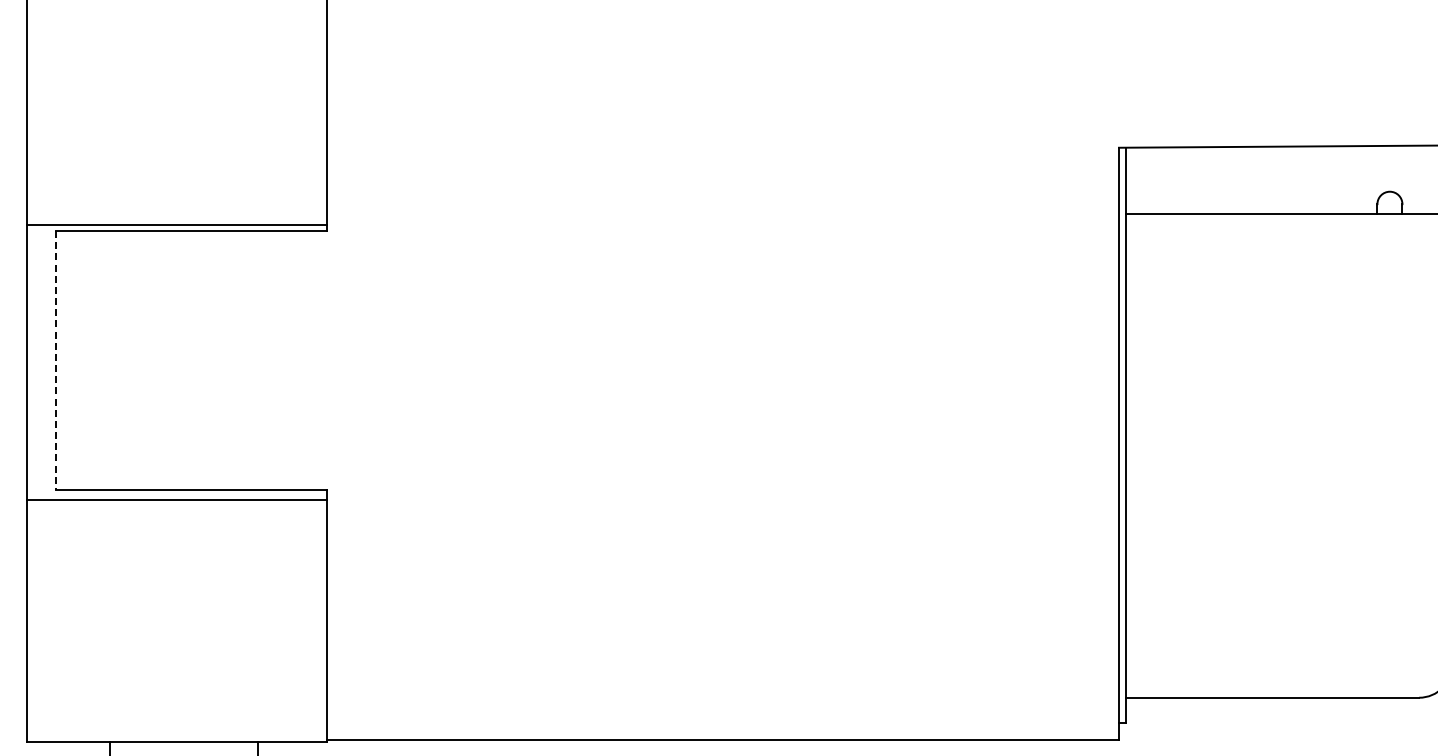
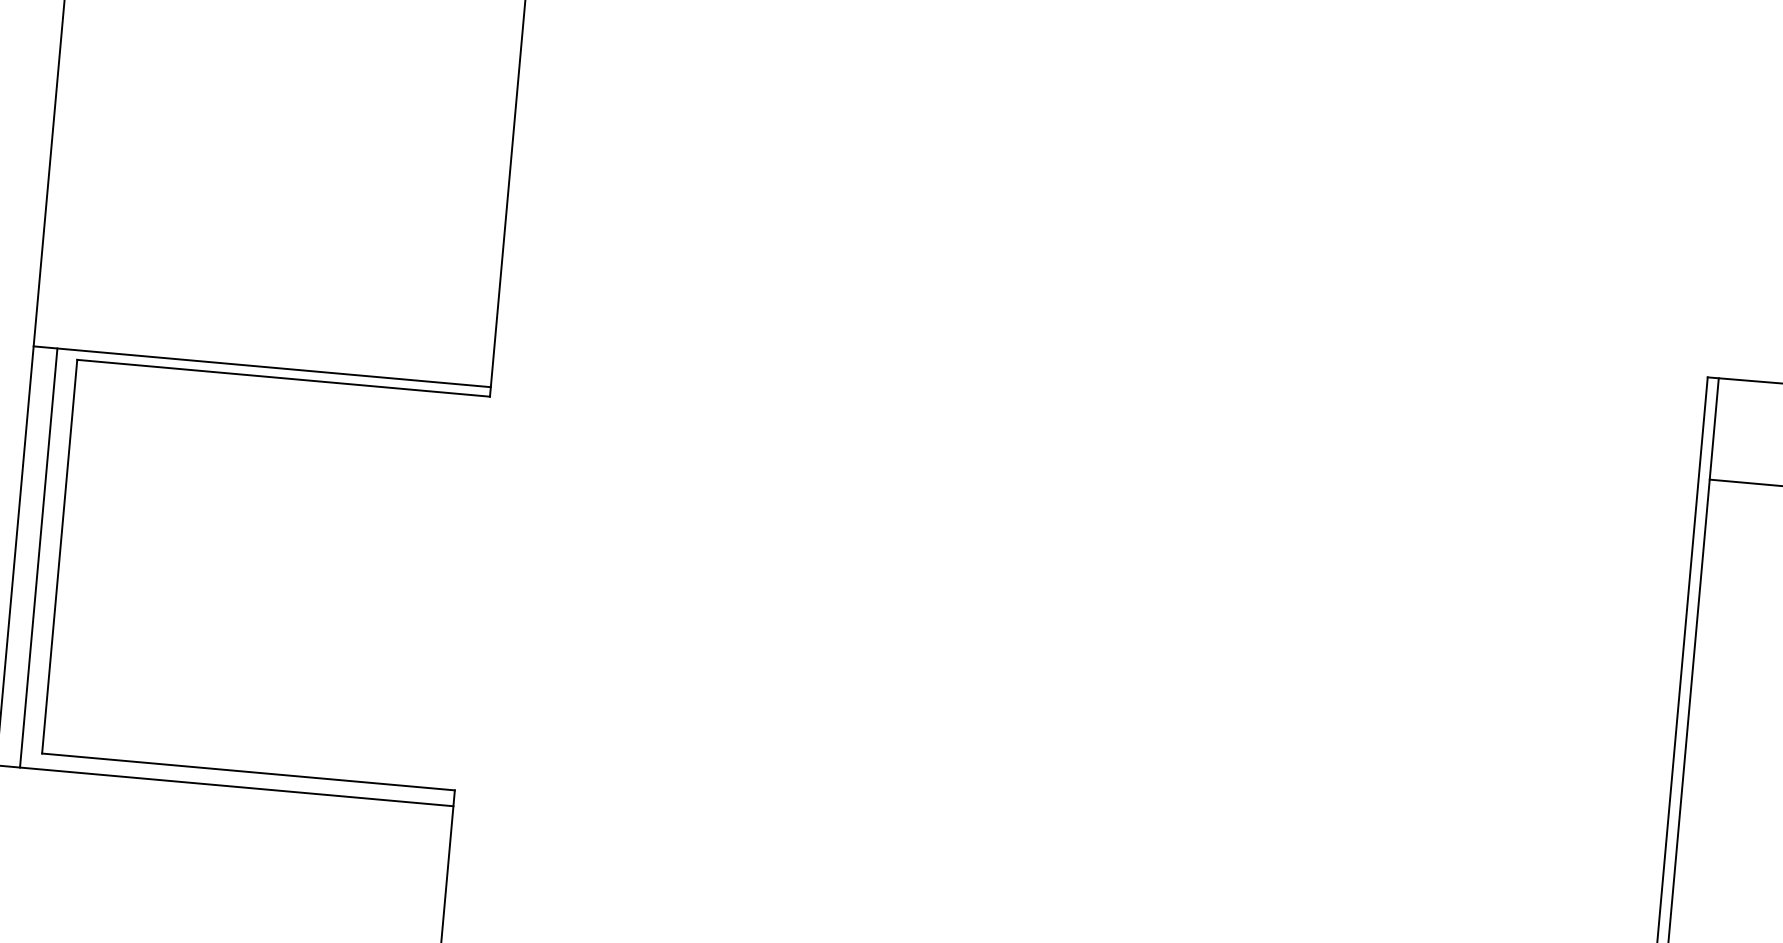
line: (56, 360) -> (60, 557), dashed -> solid
line: (42, 361) -> (38, 556), added

